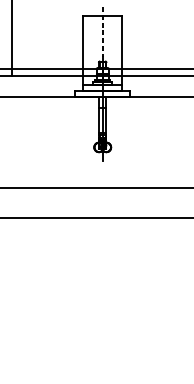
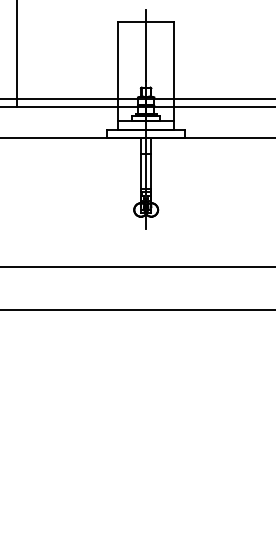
line: (102, 32) -> (146, 45), dashed -> solid

